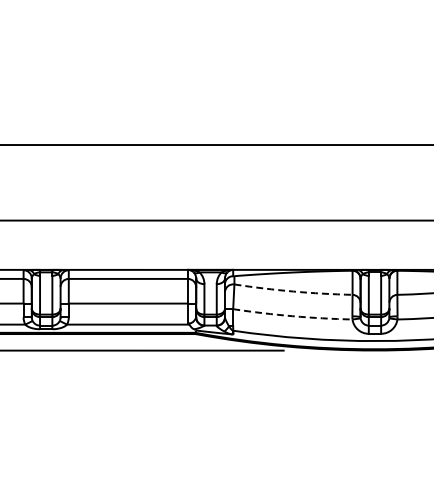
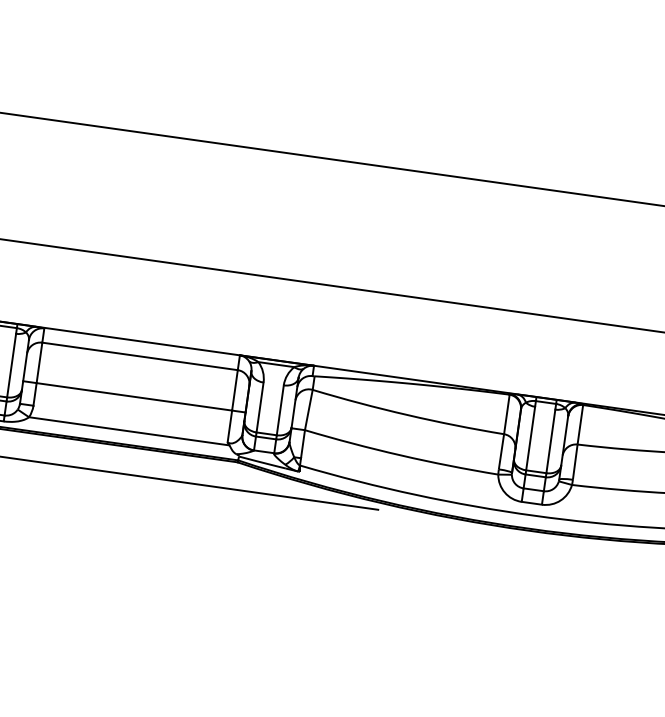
arc: (293, 291) -> (407, 415), dashed -> solid
arc: (292, 316) -> (400, 455), dashed -> solid

